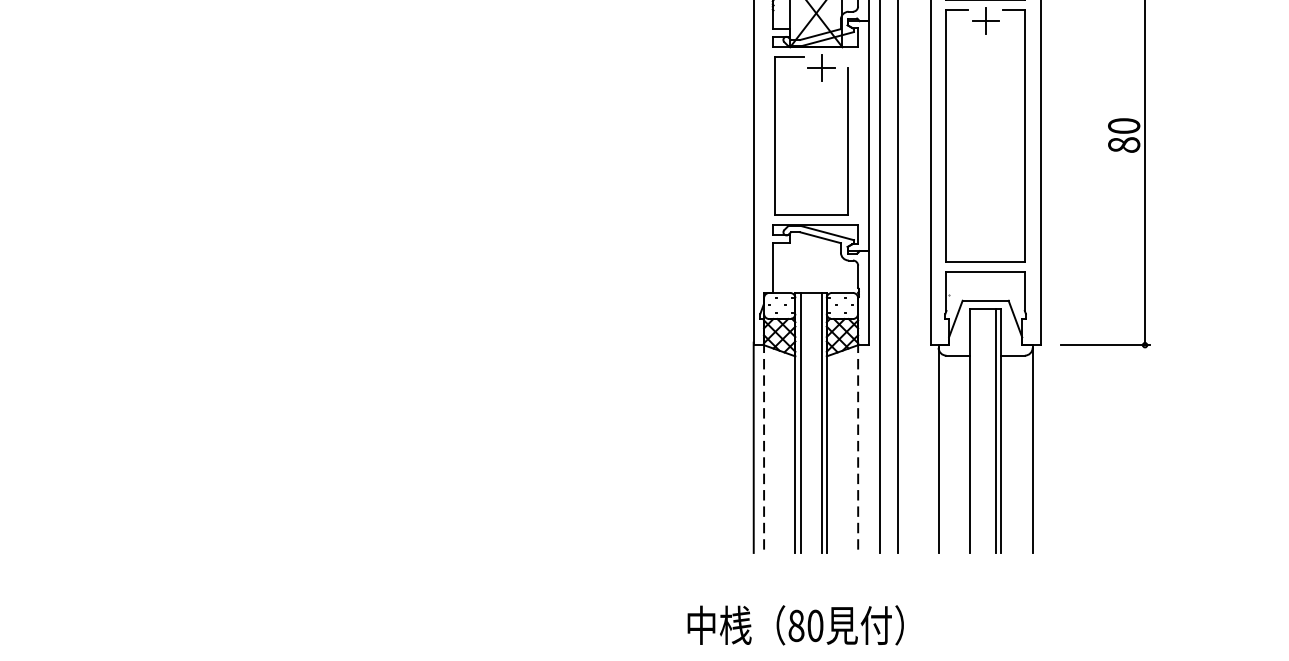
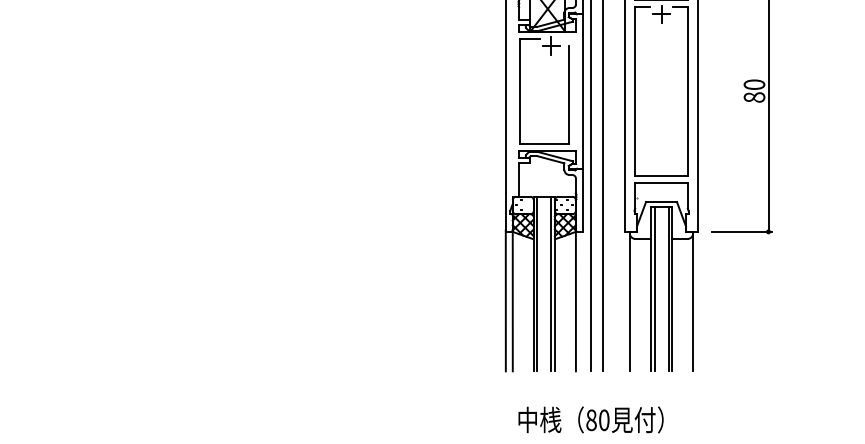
line: (975, 431) -> (654, 289), added
line: (763, 447) -> (512, 300), dashed -> solid
line: (857, 447) -> (575, 300), dashed -> solid
text: (794, 624) -> (590, 419), moved

